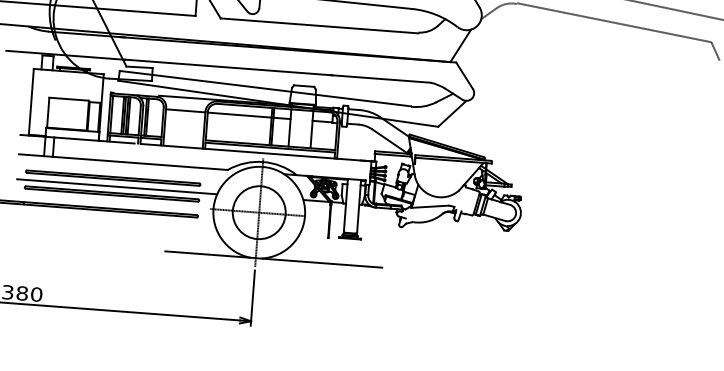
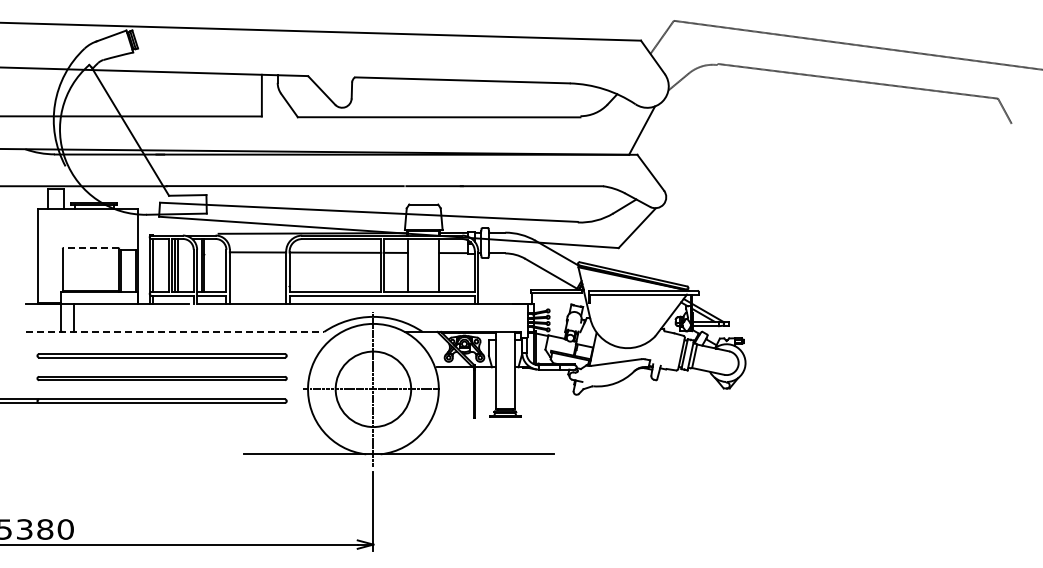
line: (68, 99) -> (90, 248), solid -> dashed
line: (123, 161) -> (175, 331), solid -> dashed
line: (117, 186) -> (168, 367), removed

